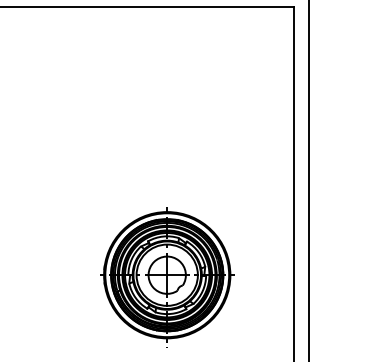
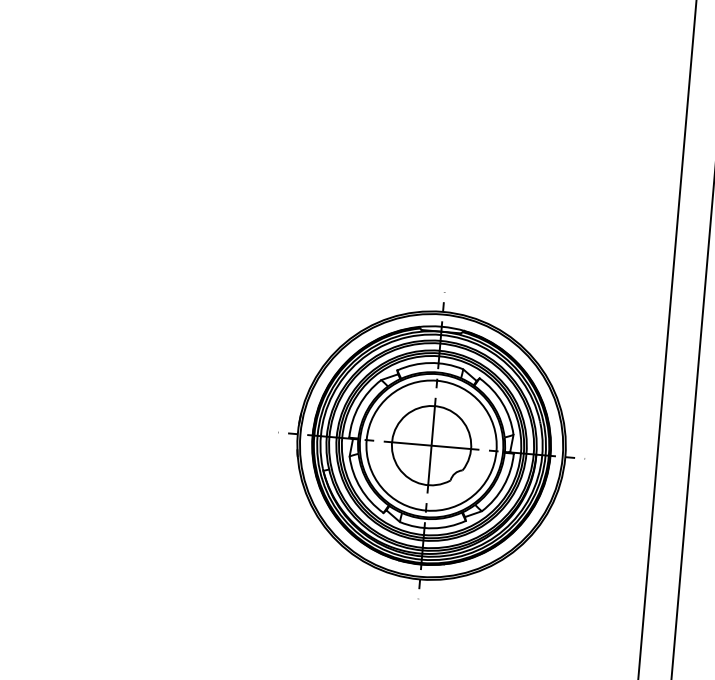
part: (167, 277) -> (431, 450), moved

